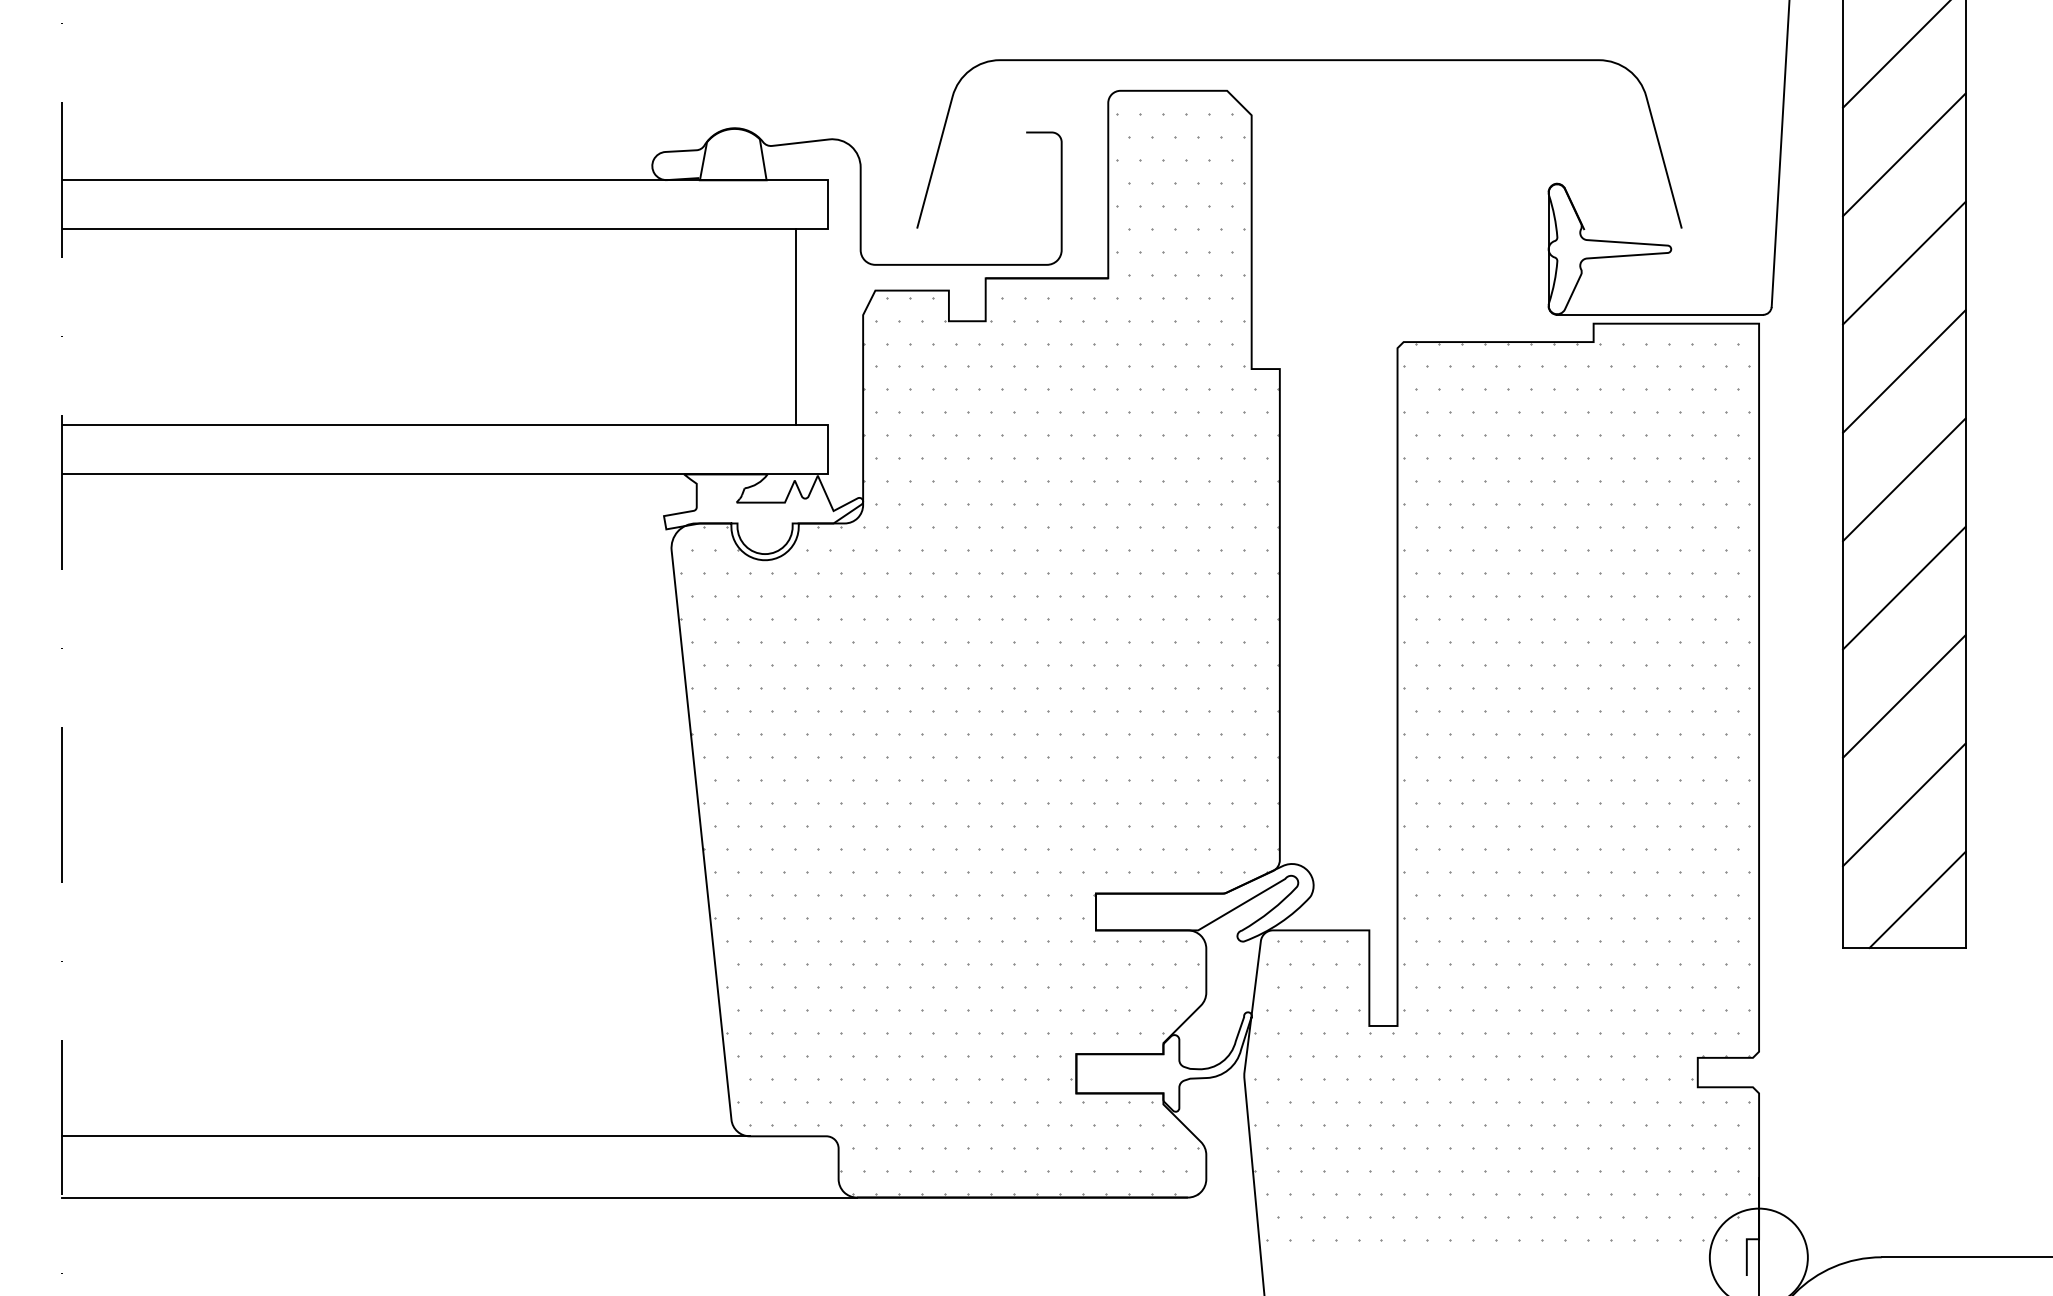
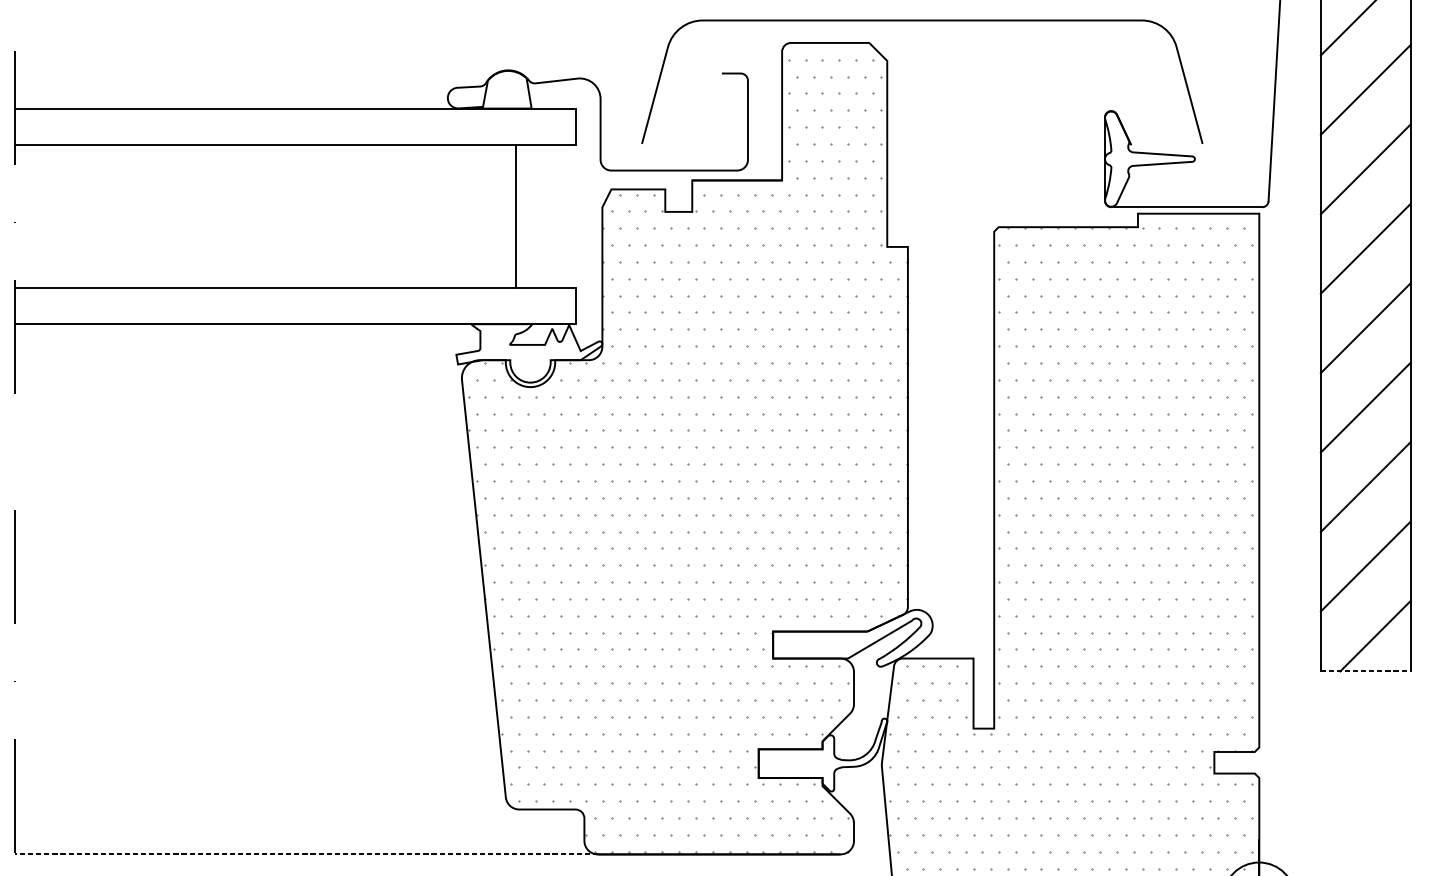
line: (795, 327) -> (516, 216), moved
line: (1904, 947) -> (1365, 671), solid -> dashed
line: (405, 1136) -> (266, 809), removed
line: (459, 1197) -> (306, 854), solid -> dashed

